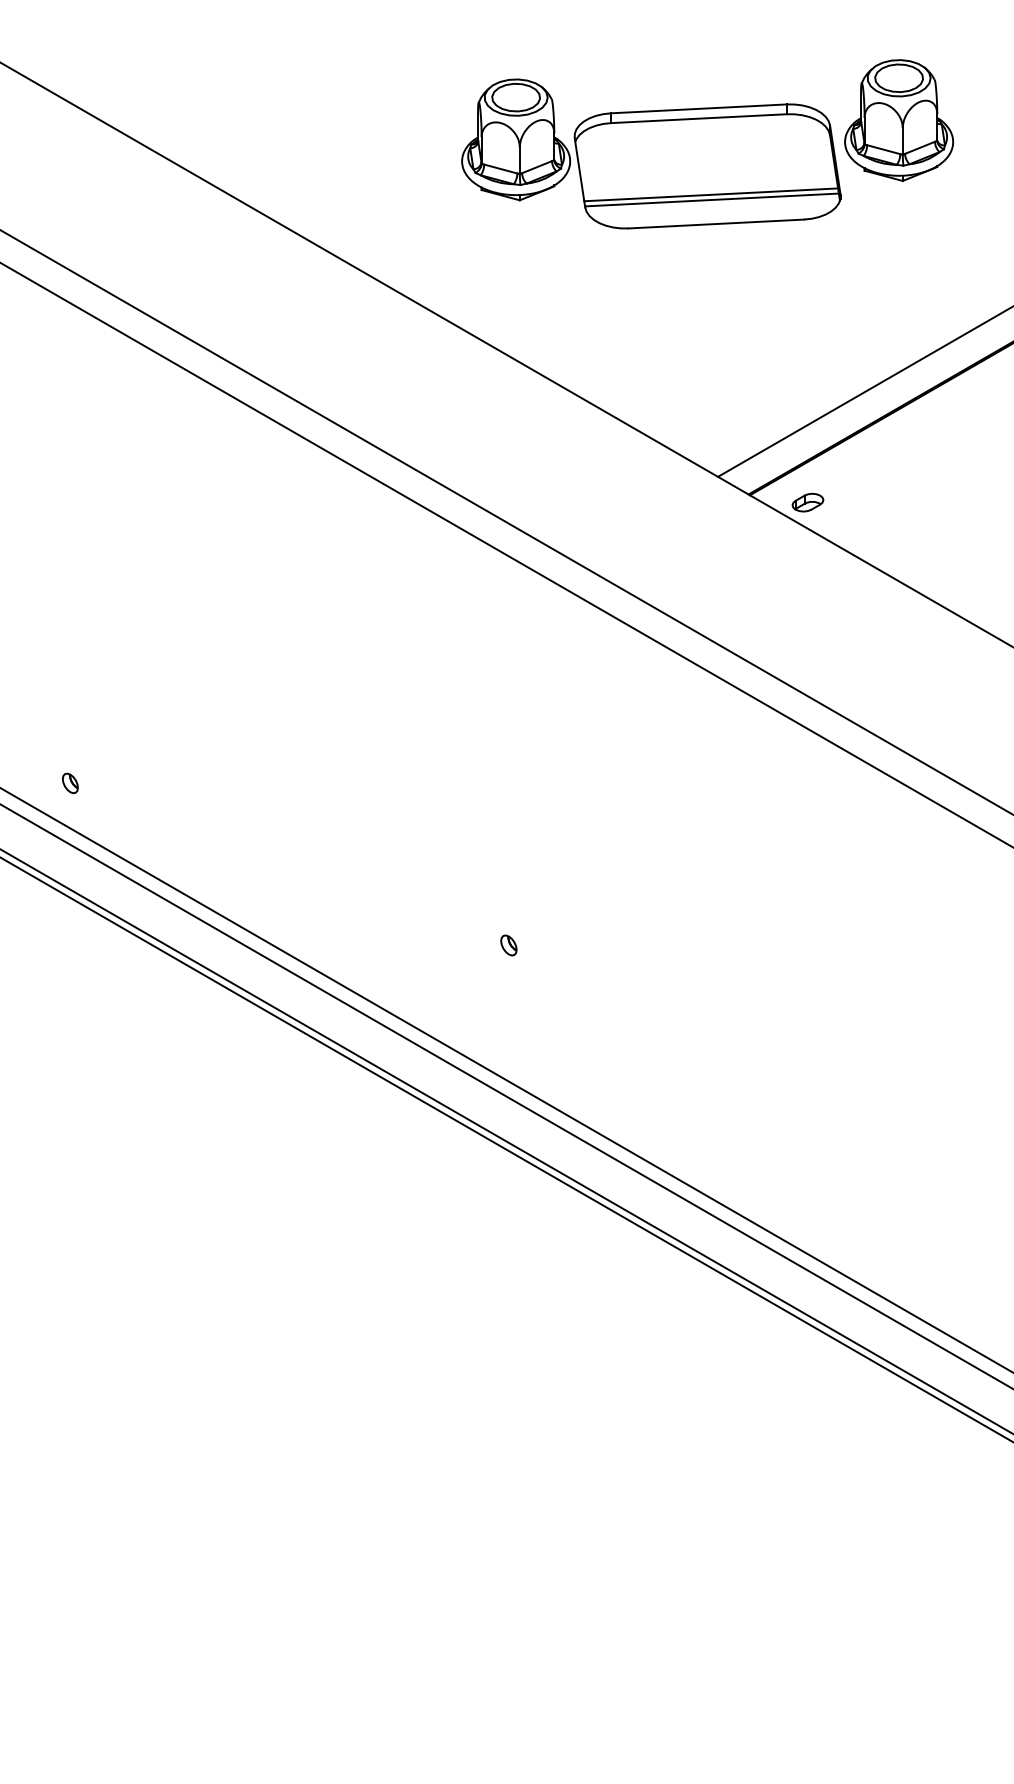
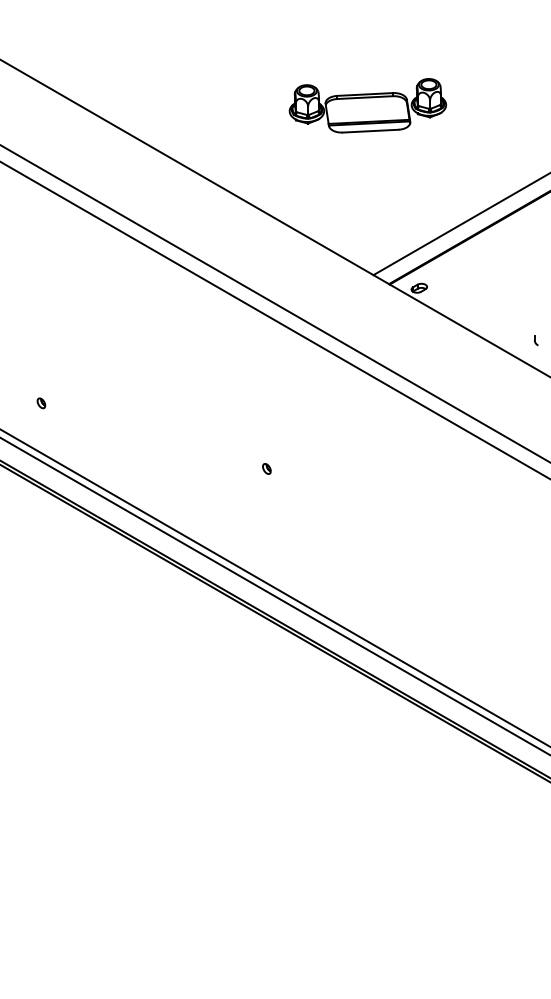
part: (706, 144) -> (367, 105), size x0.62
part: (70, 783) -> (41, 403), moved
part: (508, 944) -> (266, 468), moved

